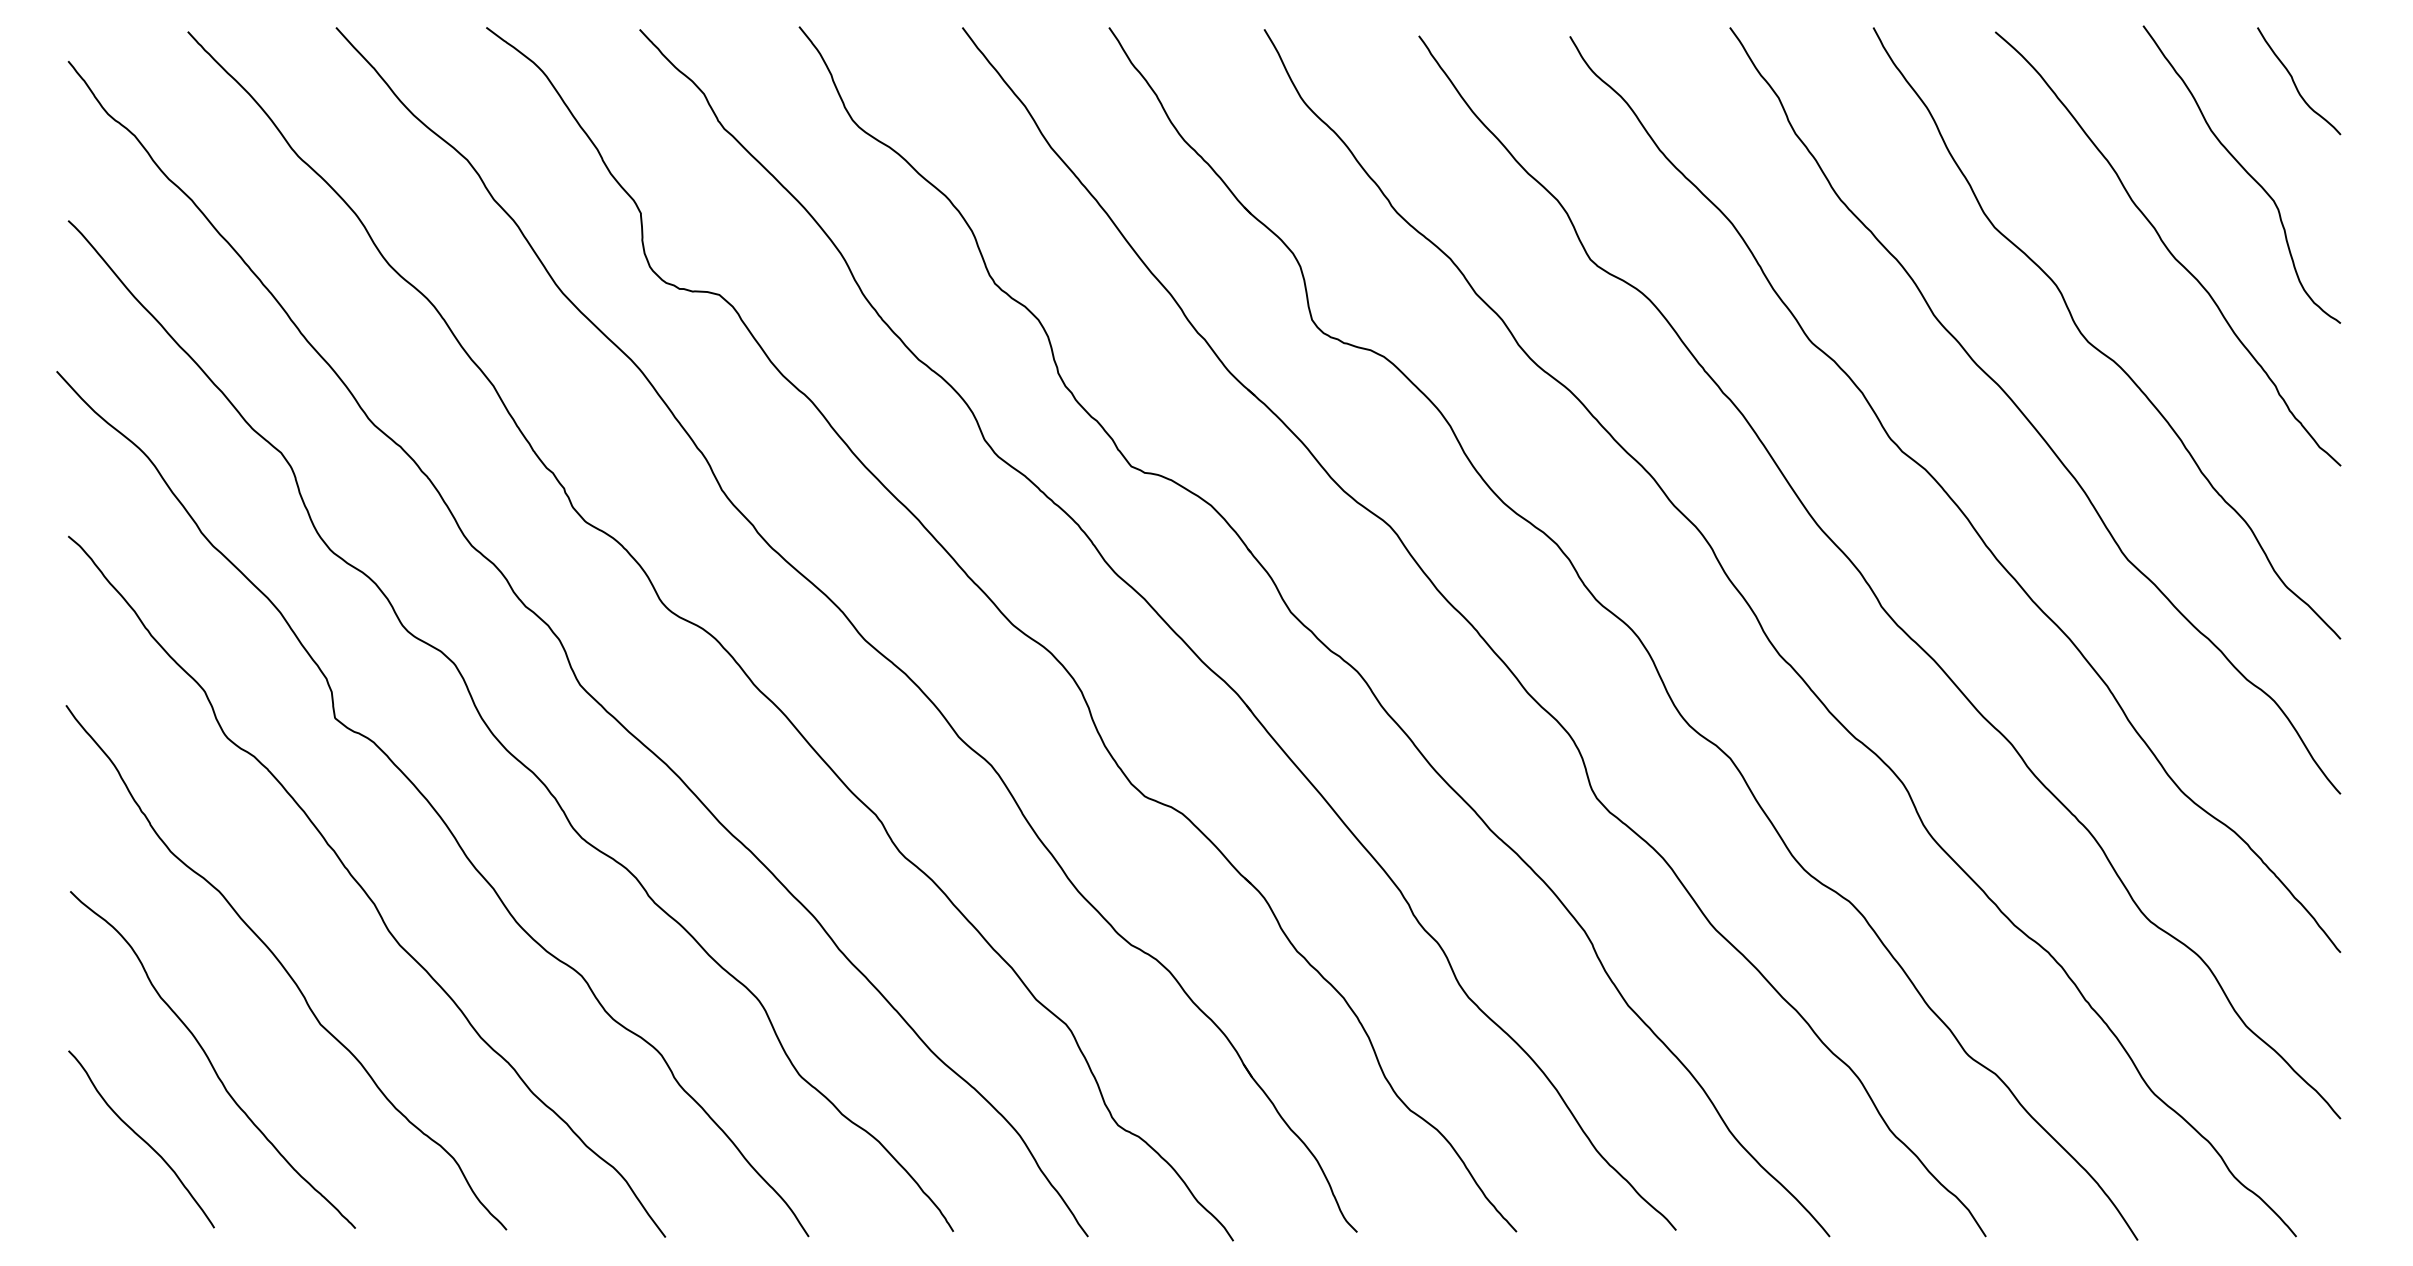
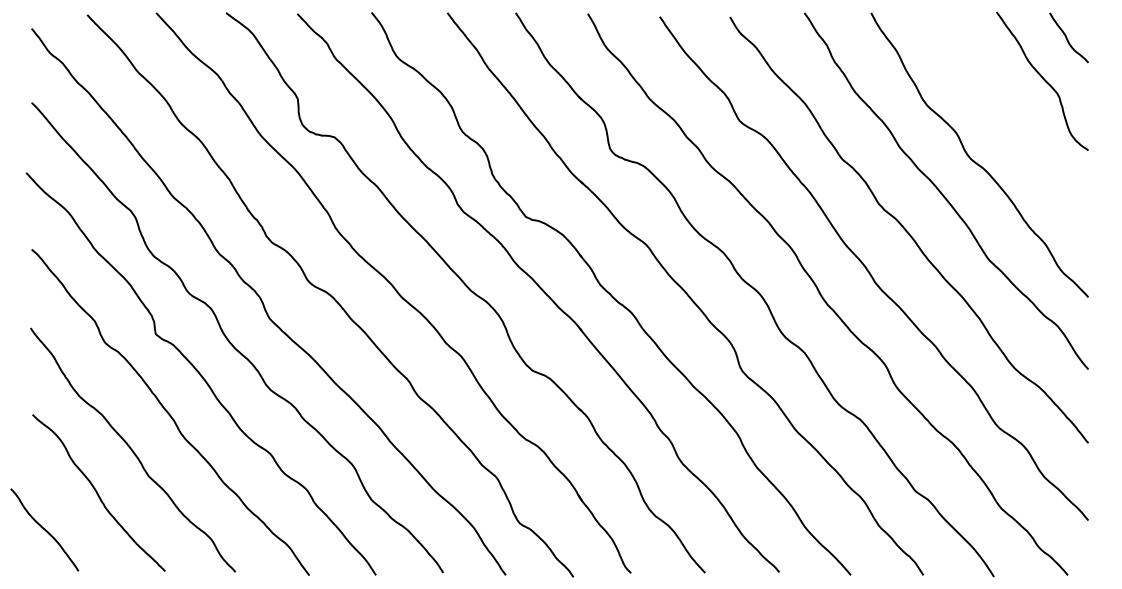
curve: (2166, 248) -> (1007, 115), removed
curve: (141, 1138) -> (44, 529), moved

